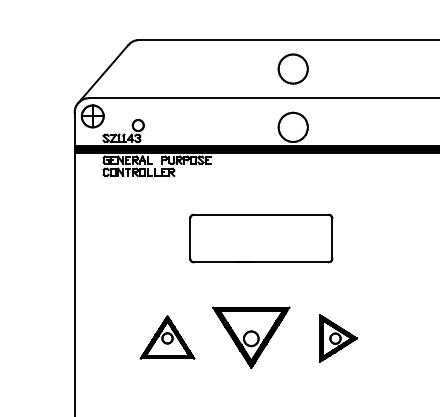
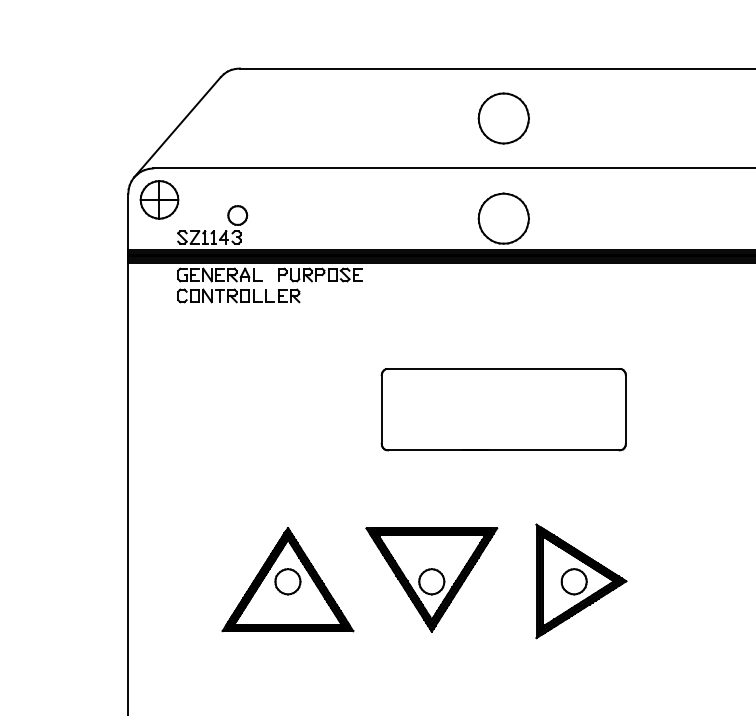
part: (261, 238) -> (504, 409), moved
part: (167, 337) -> (287, 579), size x1.43
part: (338, 338) -> (581, 581), size x1.43

